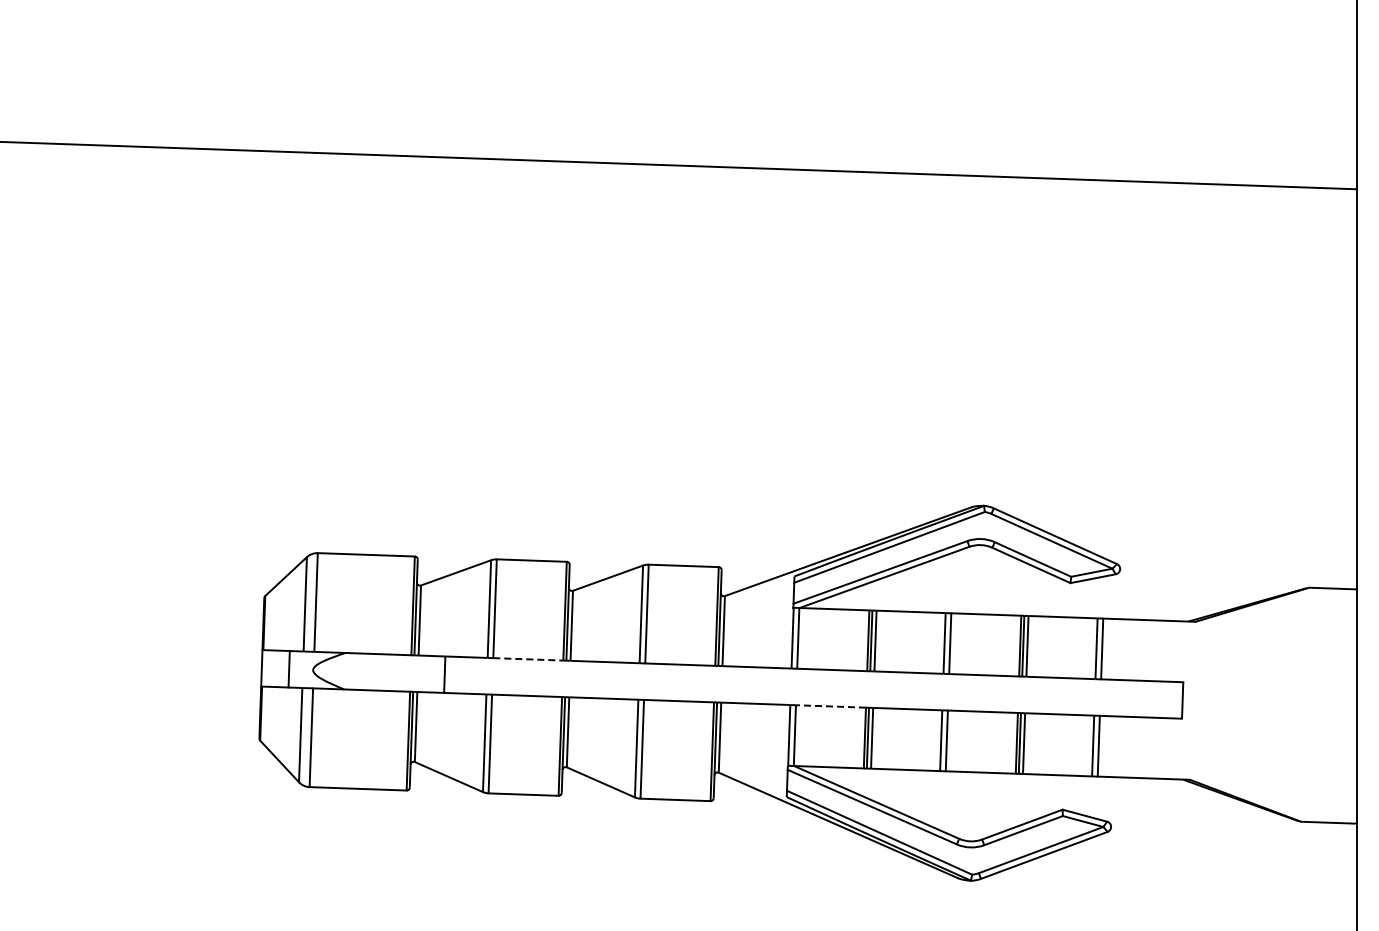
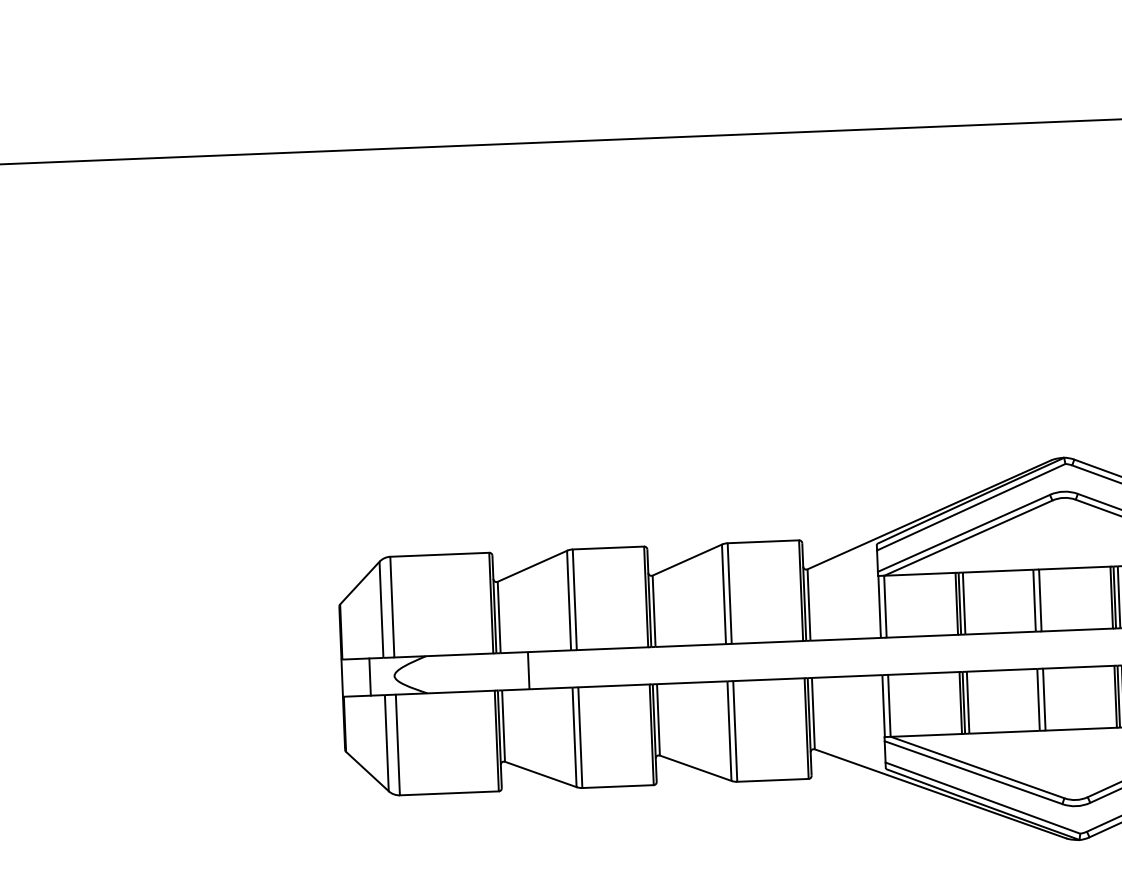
line: (528, 659) -> (612, 648), dashed -> solid
line: (830, 706) -> (923, 673), dashed -> solid

